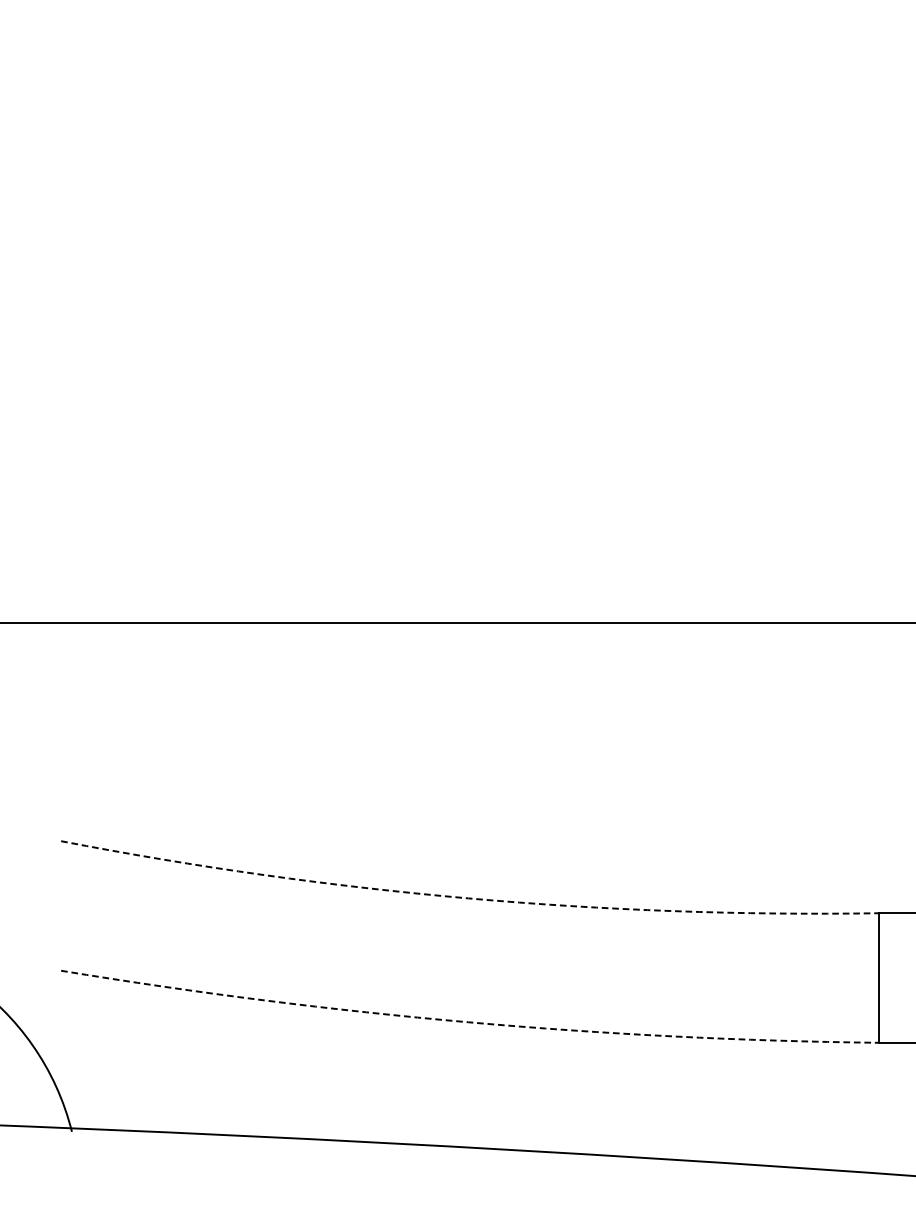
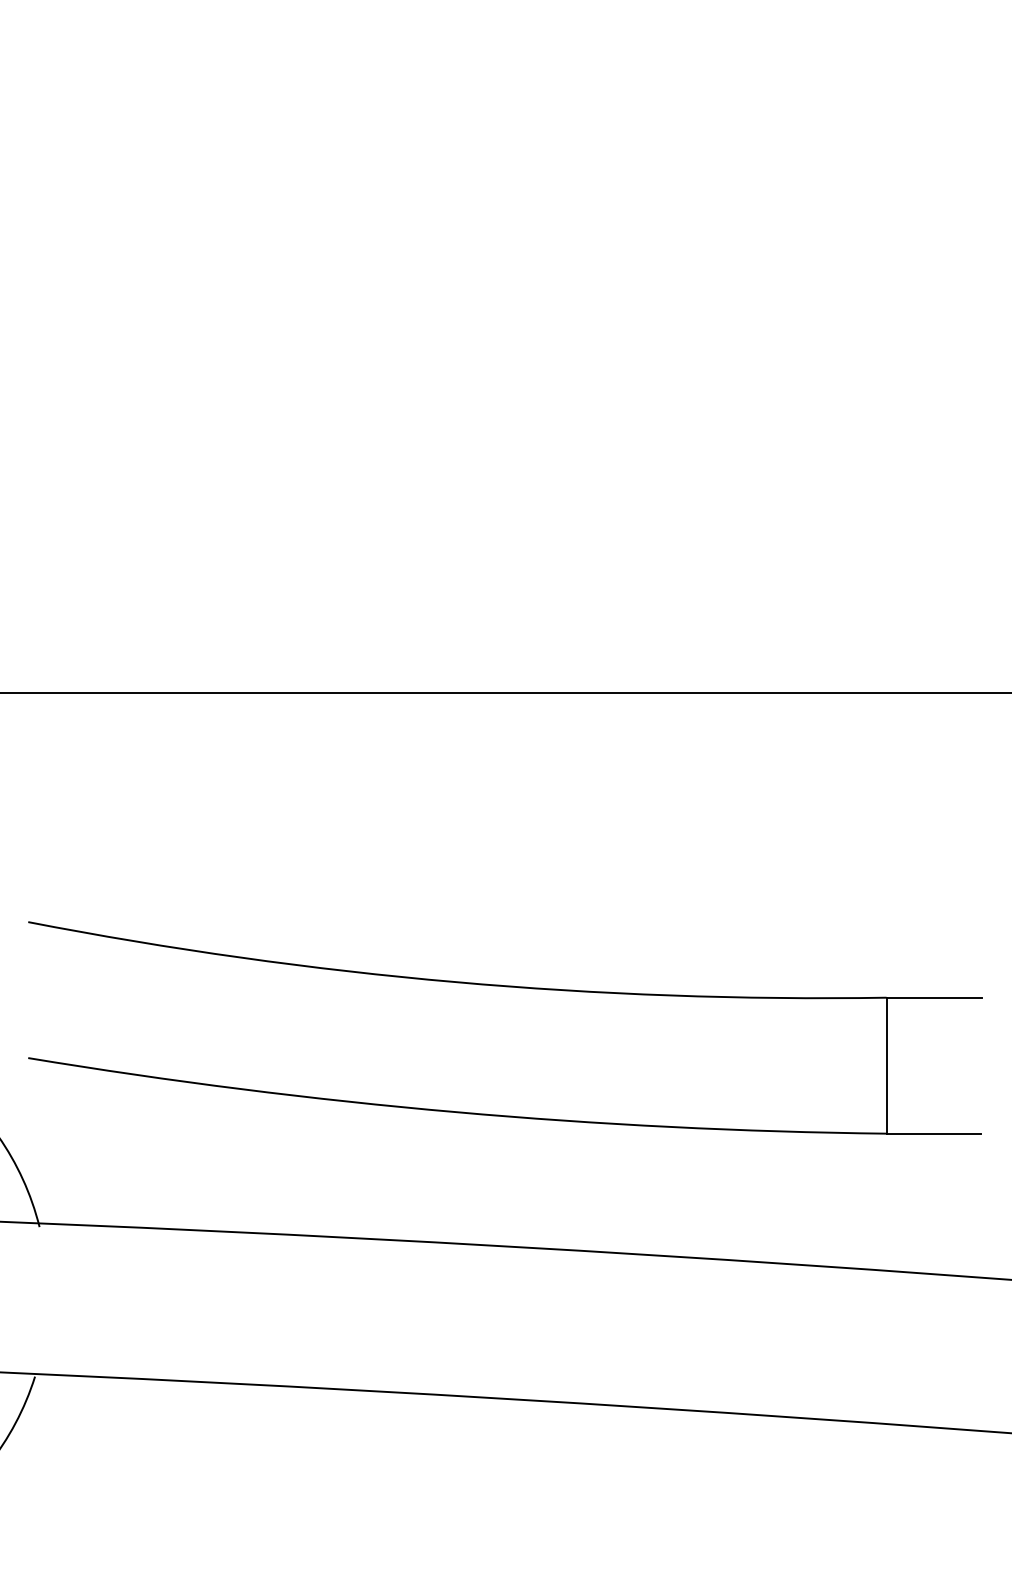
arc: (468, 898) -> (455, 982), dashed -> solid
arc: (468, 1022) -> (455, 1112), dashed -> solid

